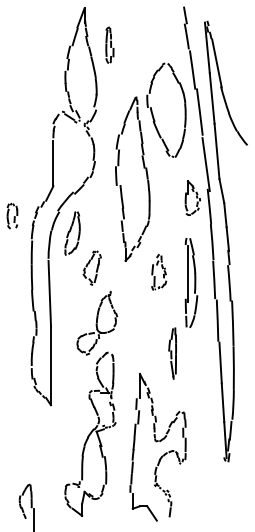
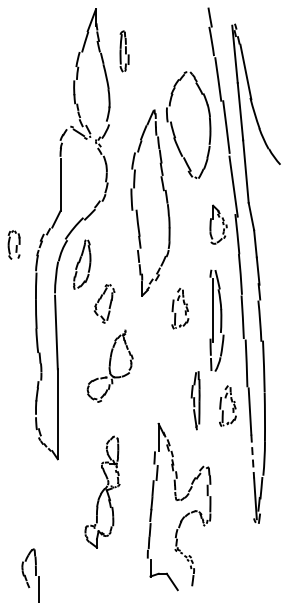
part: (201, 358) -> (228, 406), added
line: (223, 403) -> (253, 457), solid -> dashed
part: (90, 433) -> (102, 491), size x0.6

